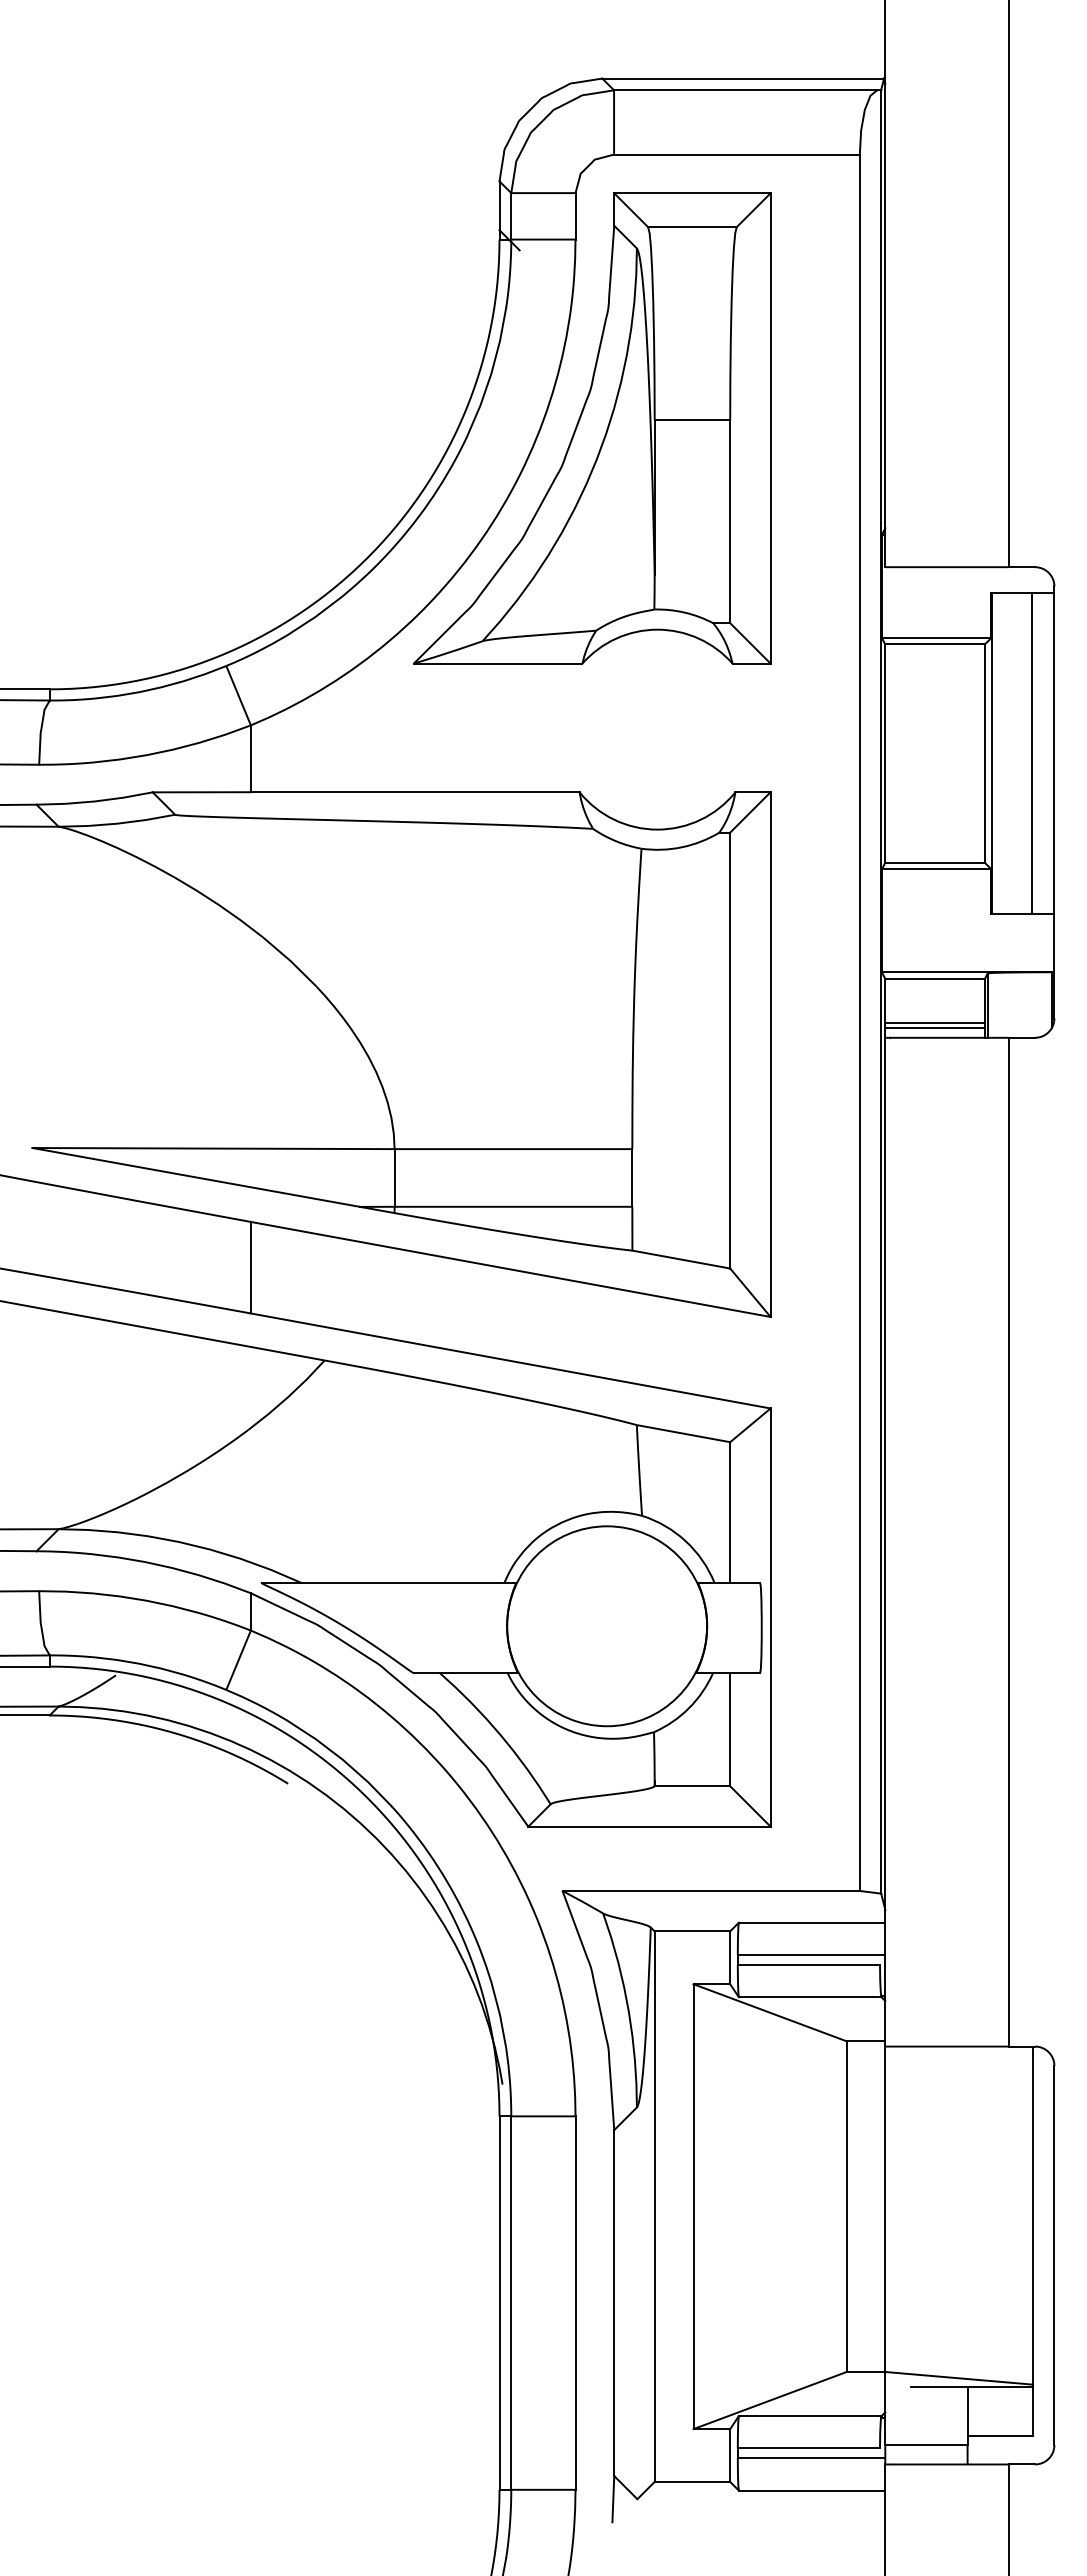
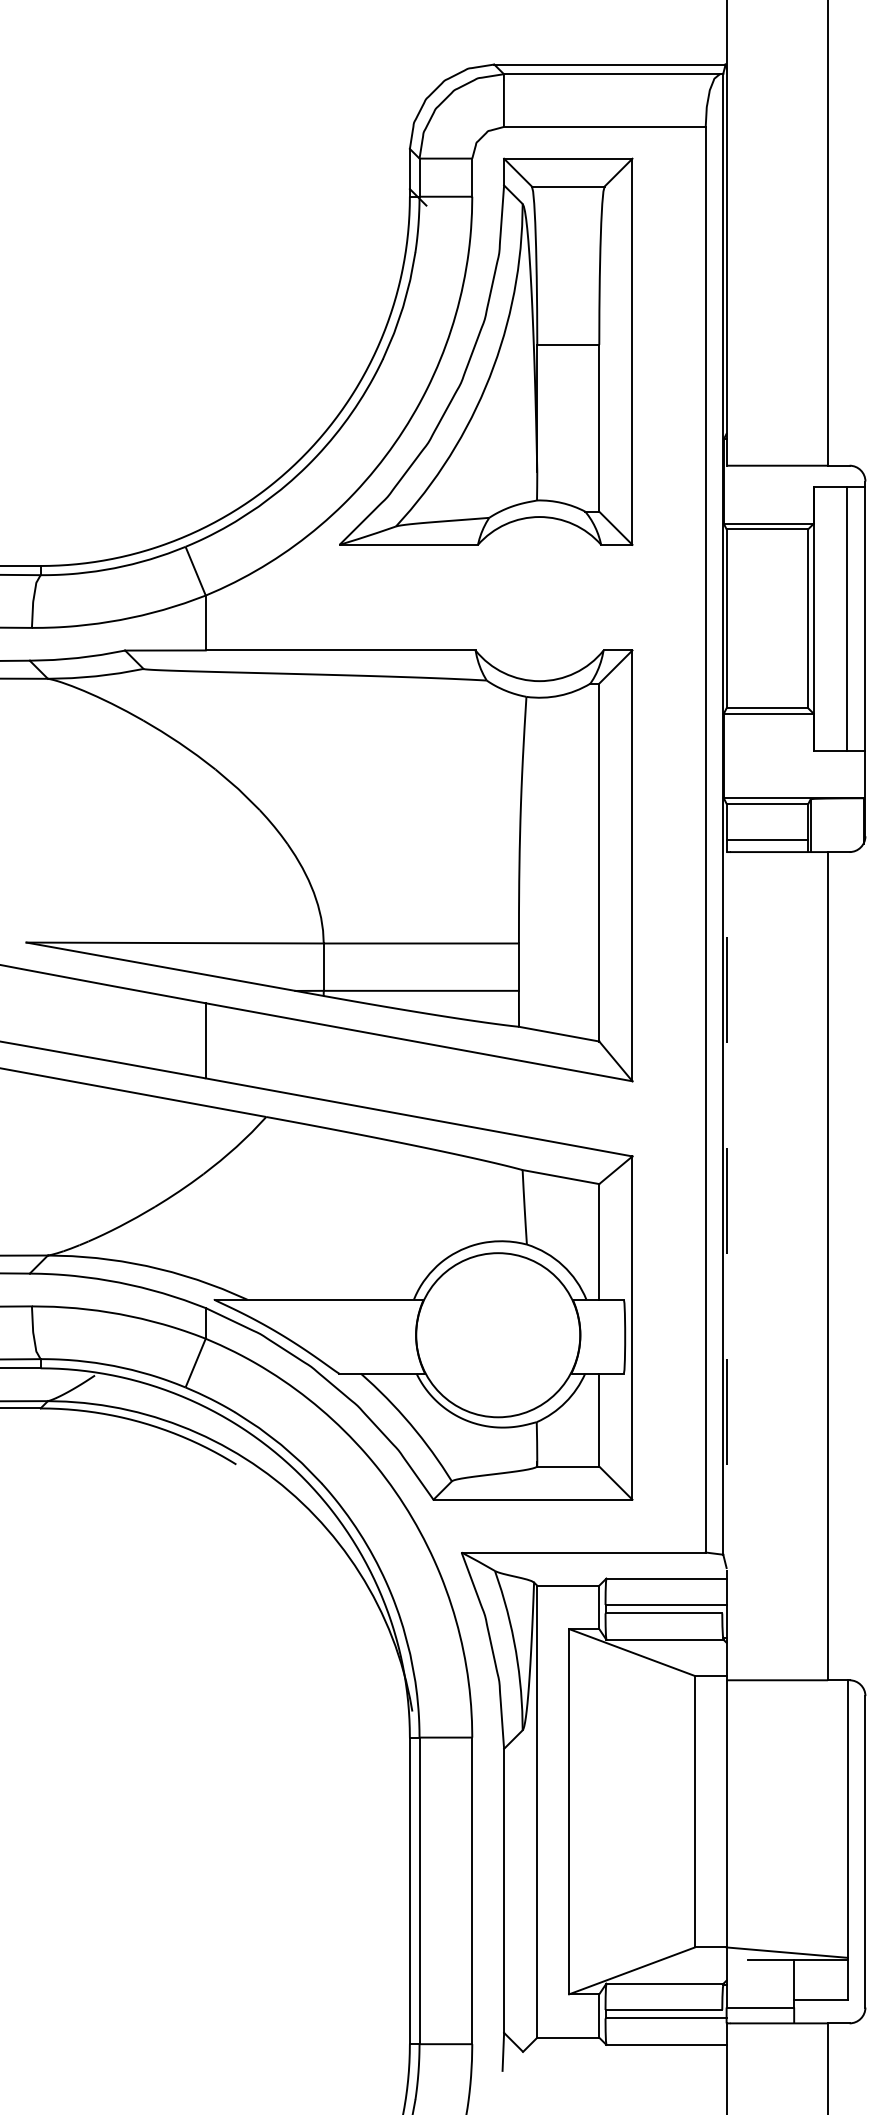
line: (934, 1027) -> (767, 843), removed
line: (885, 1539) -> (726, 1263), solid -> dashed

